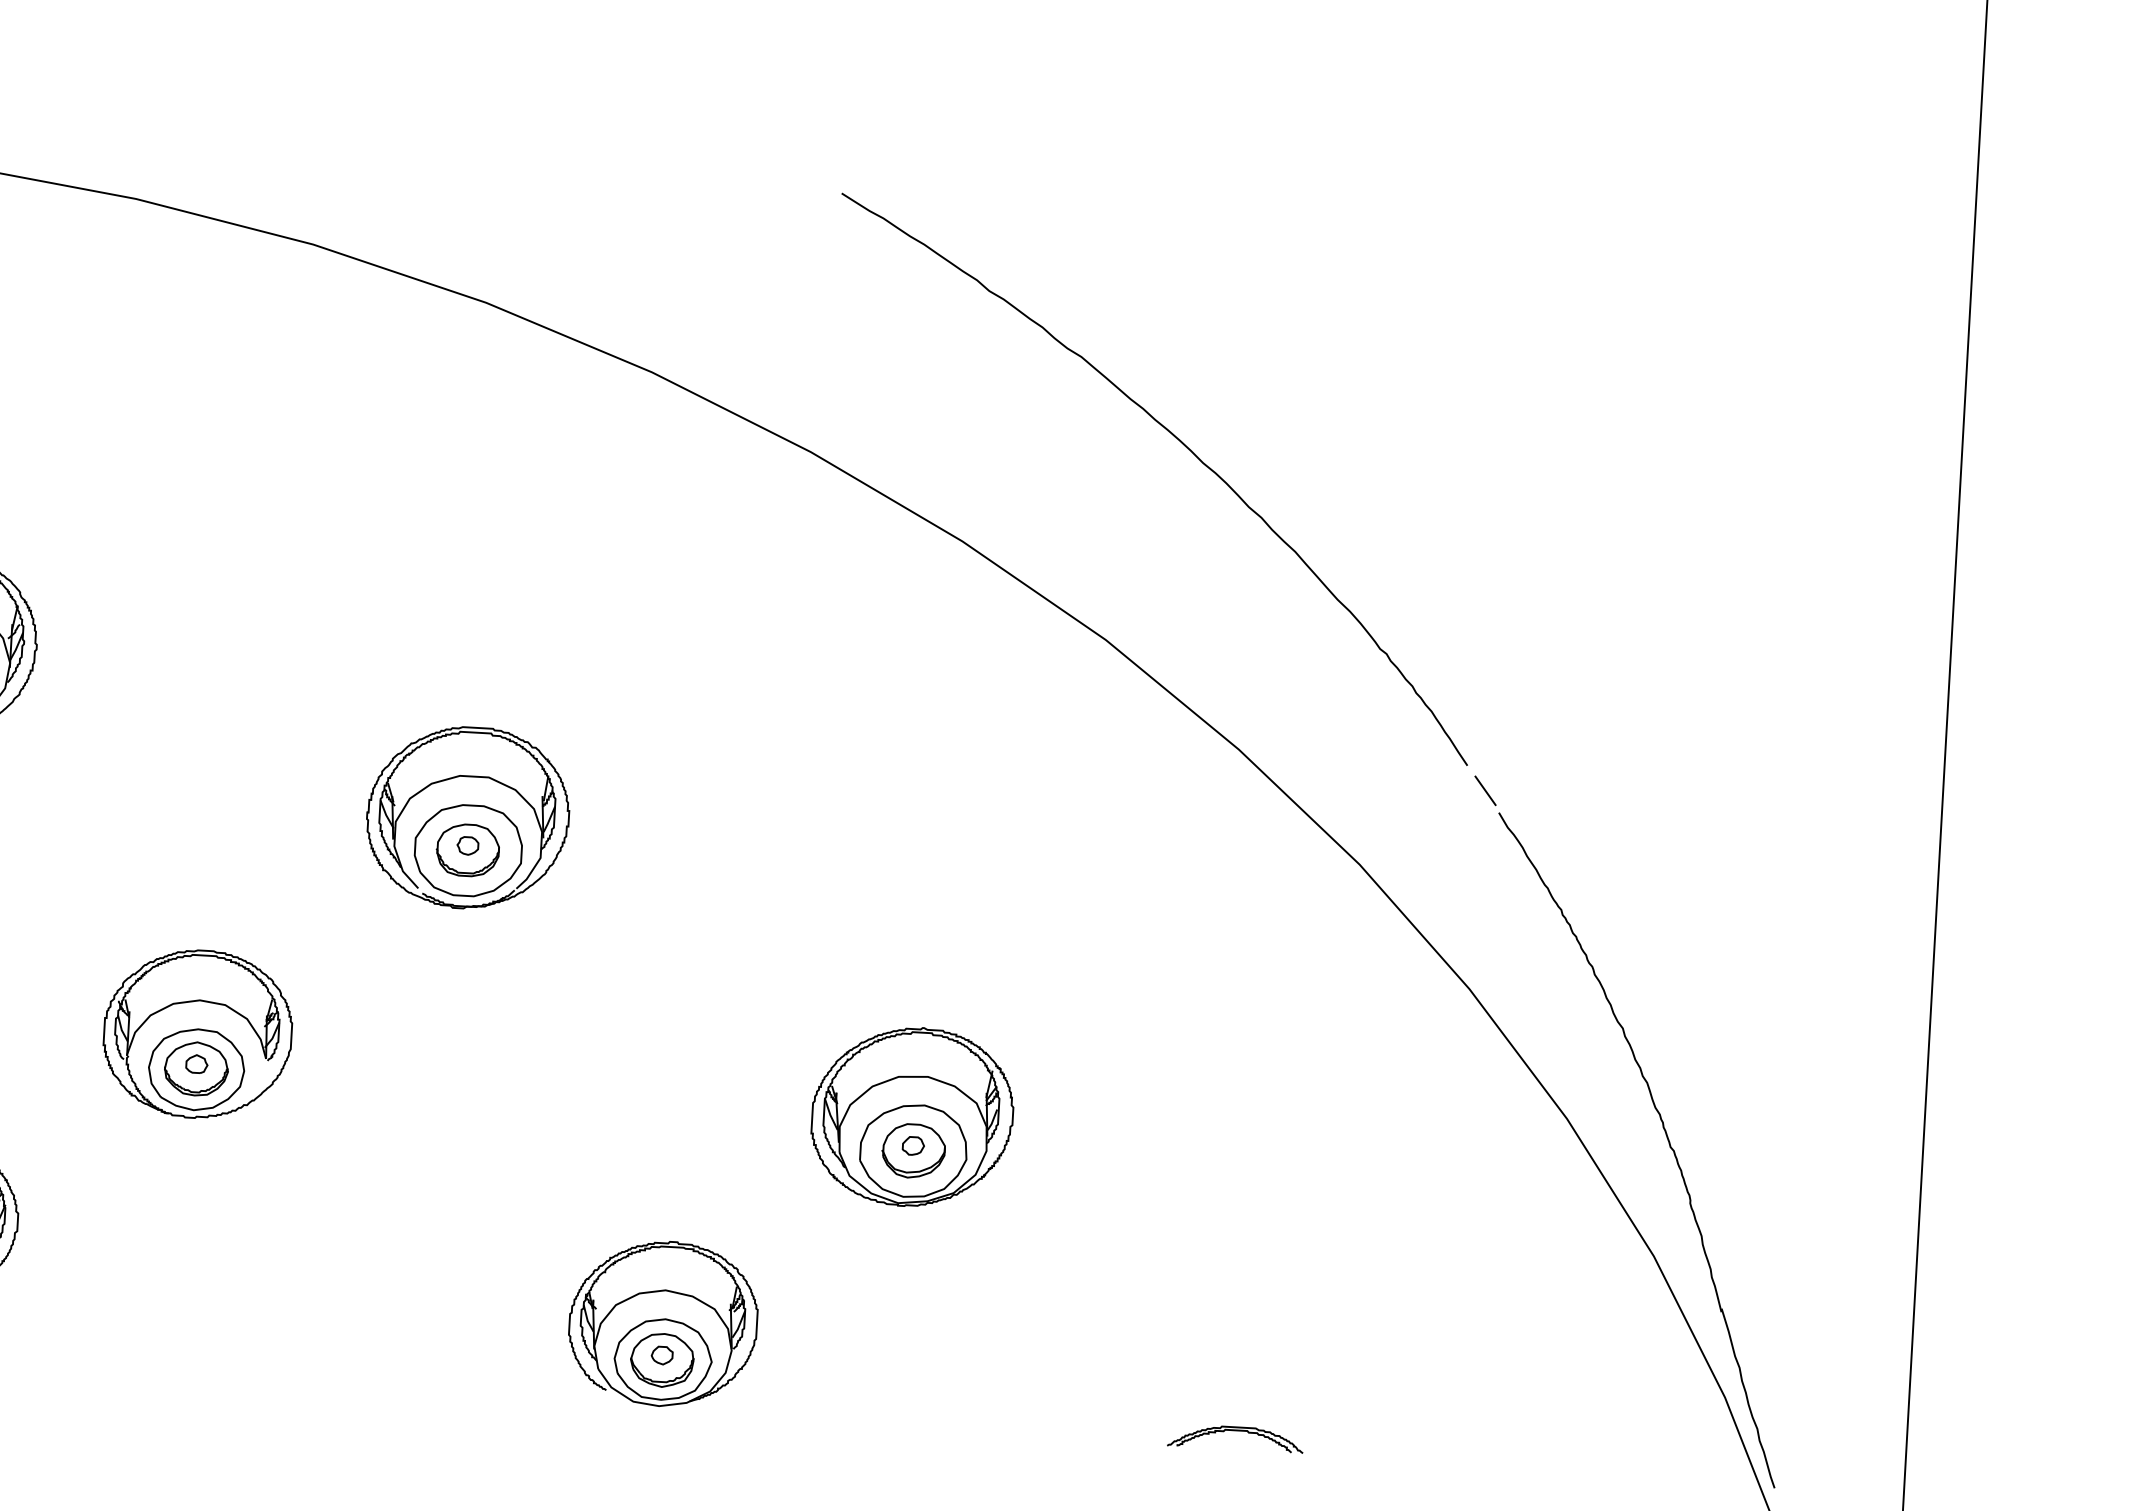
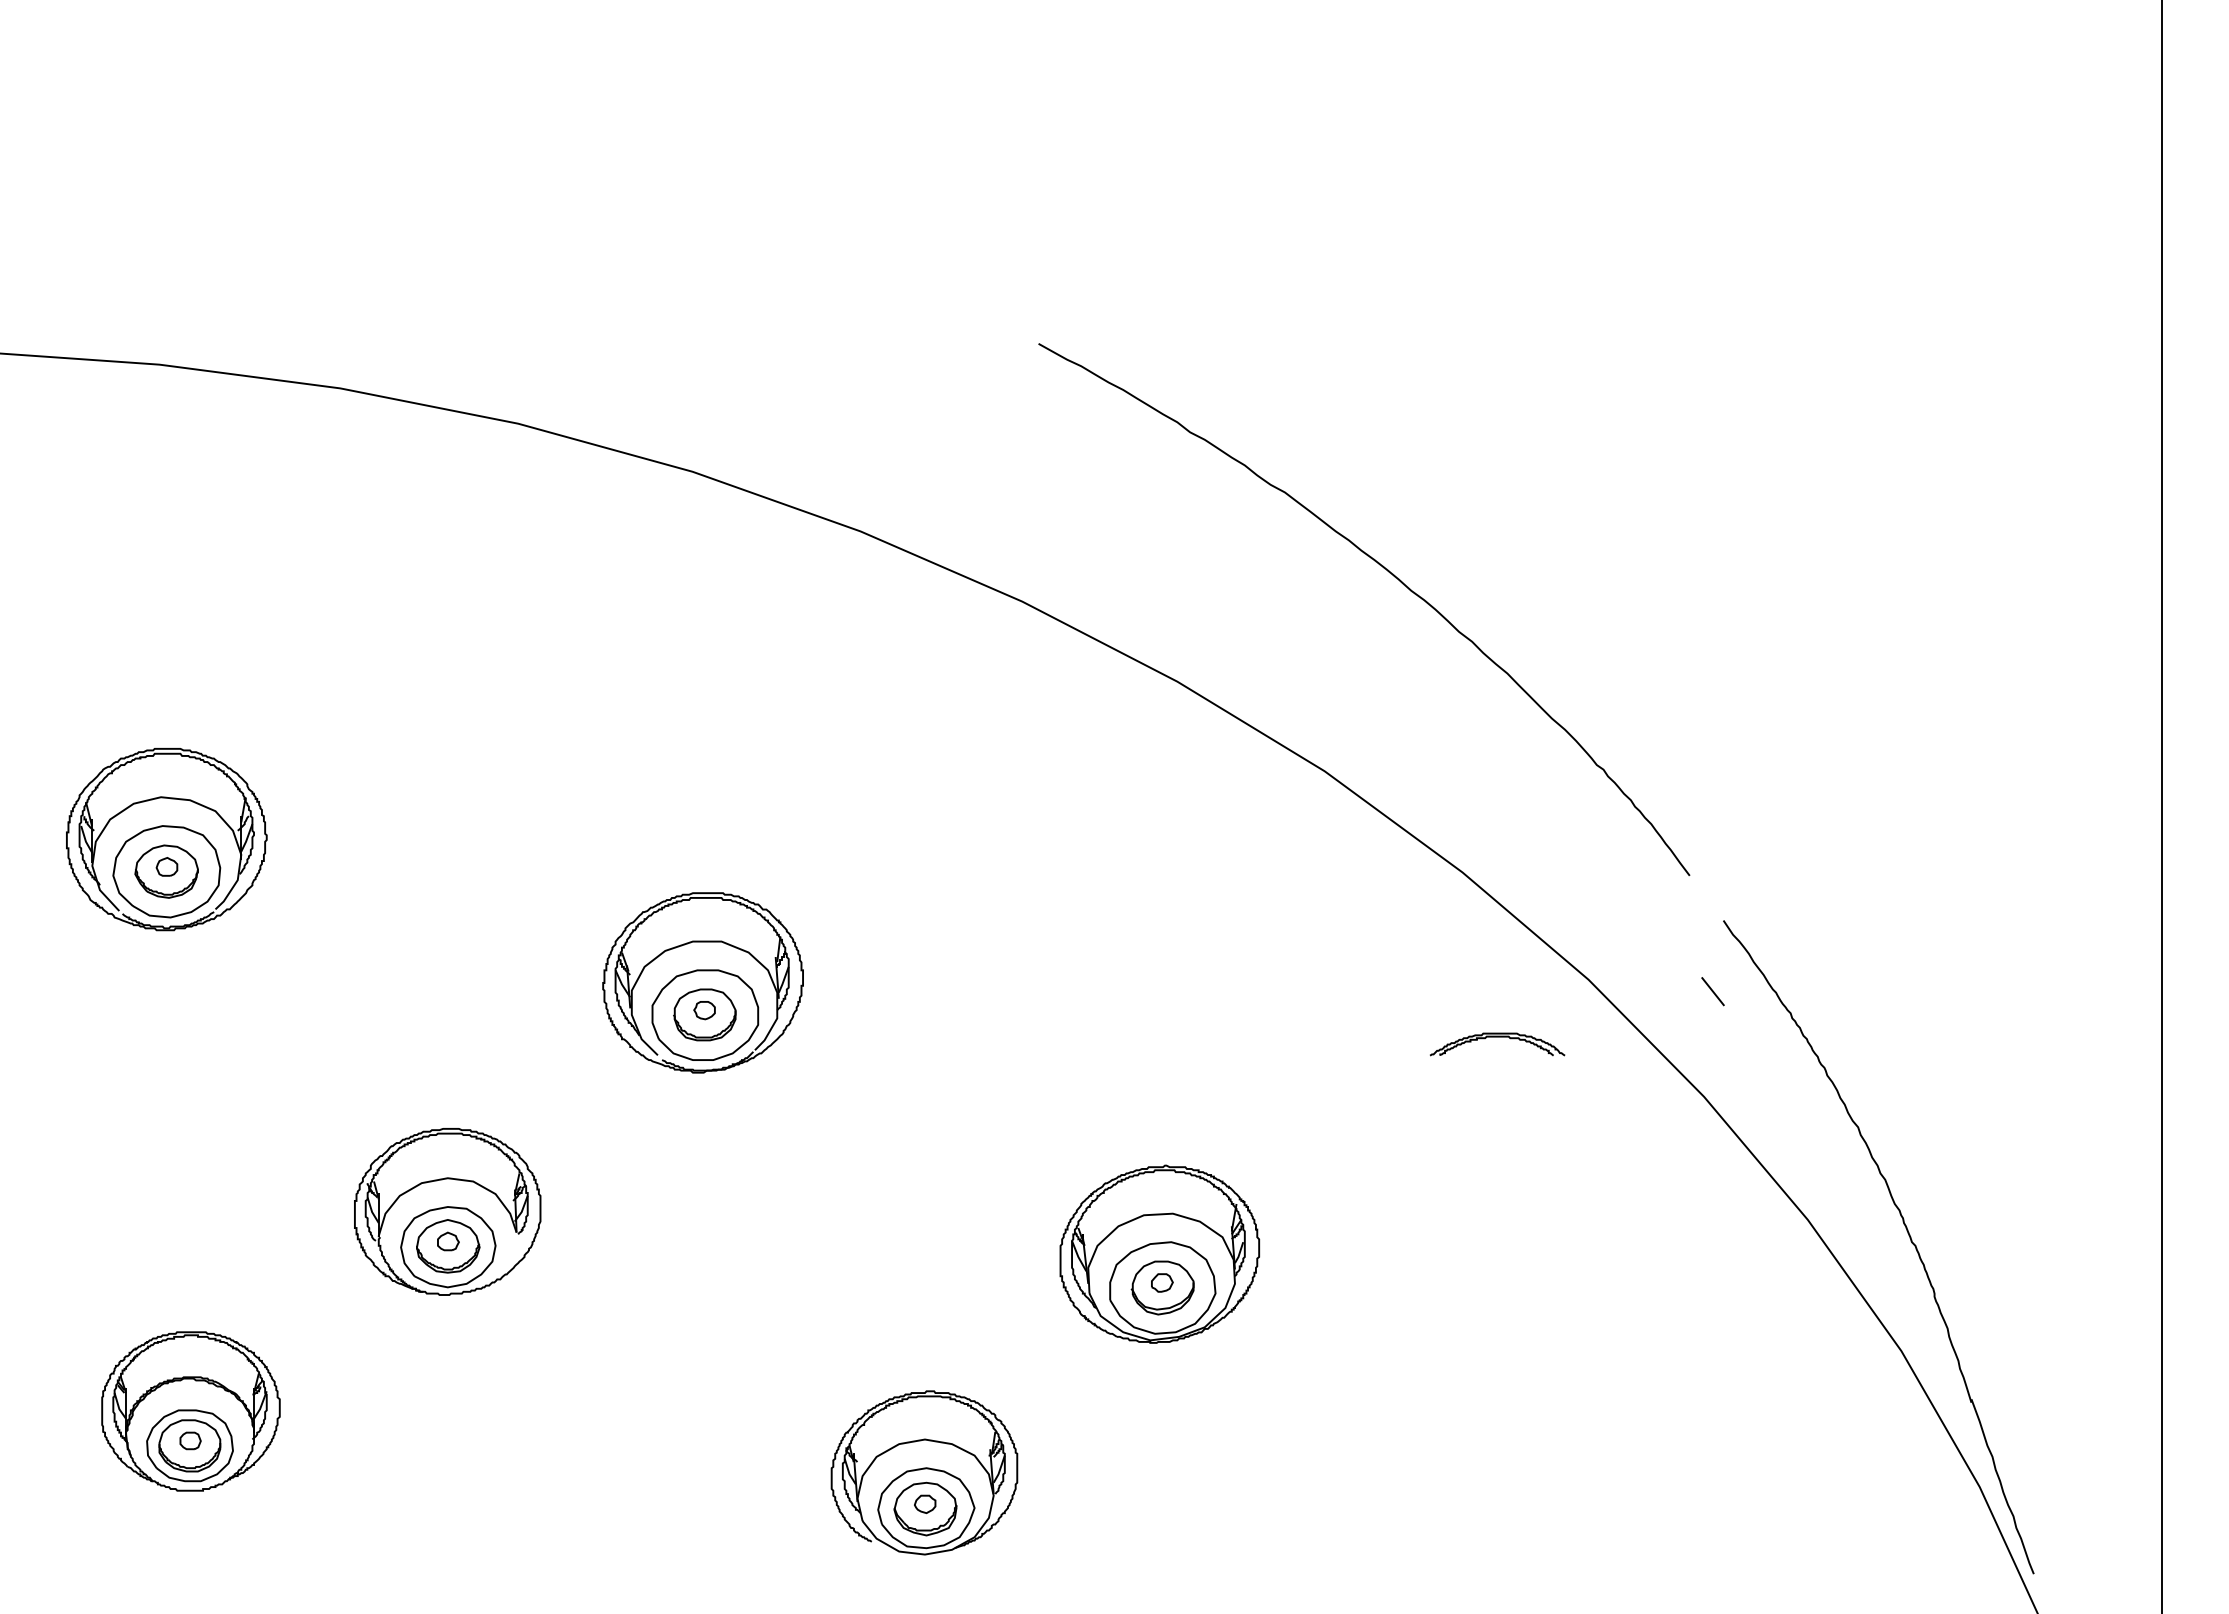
line: (1485, 790) -> (1712, 991), moved
part: (1236, 1431) -> (1497, 1037), moved

